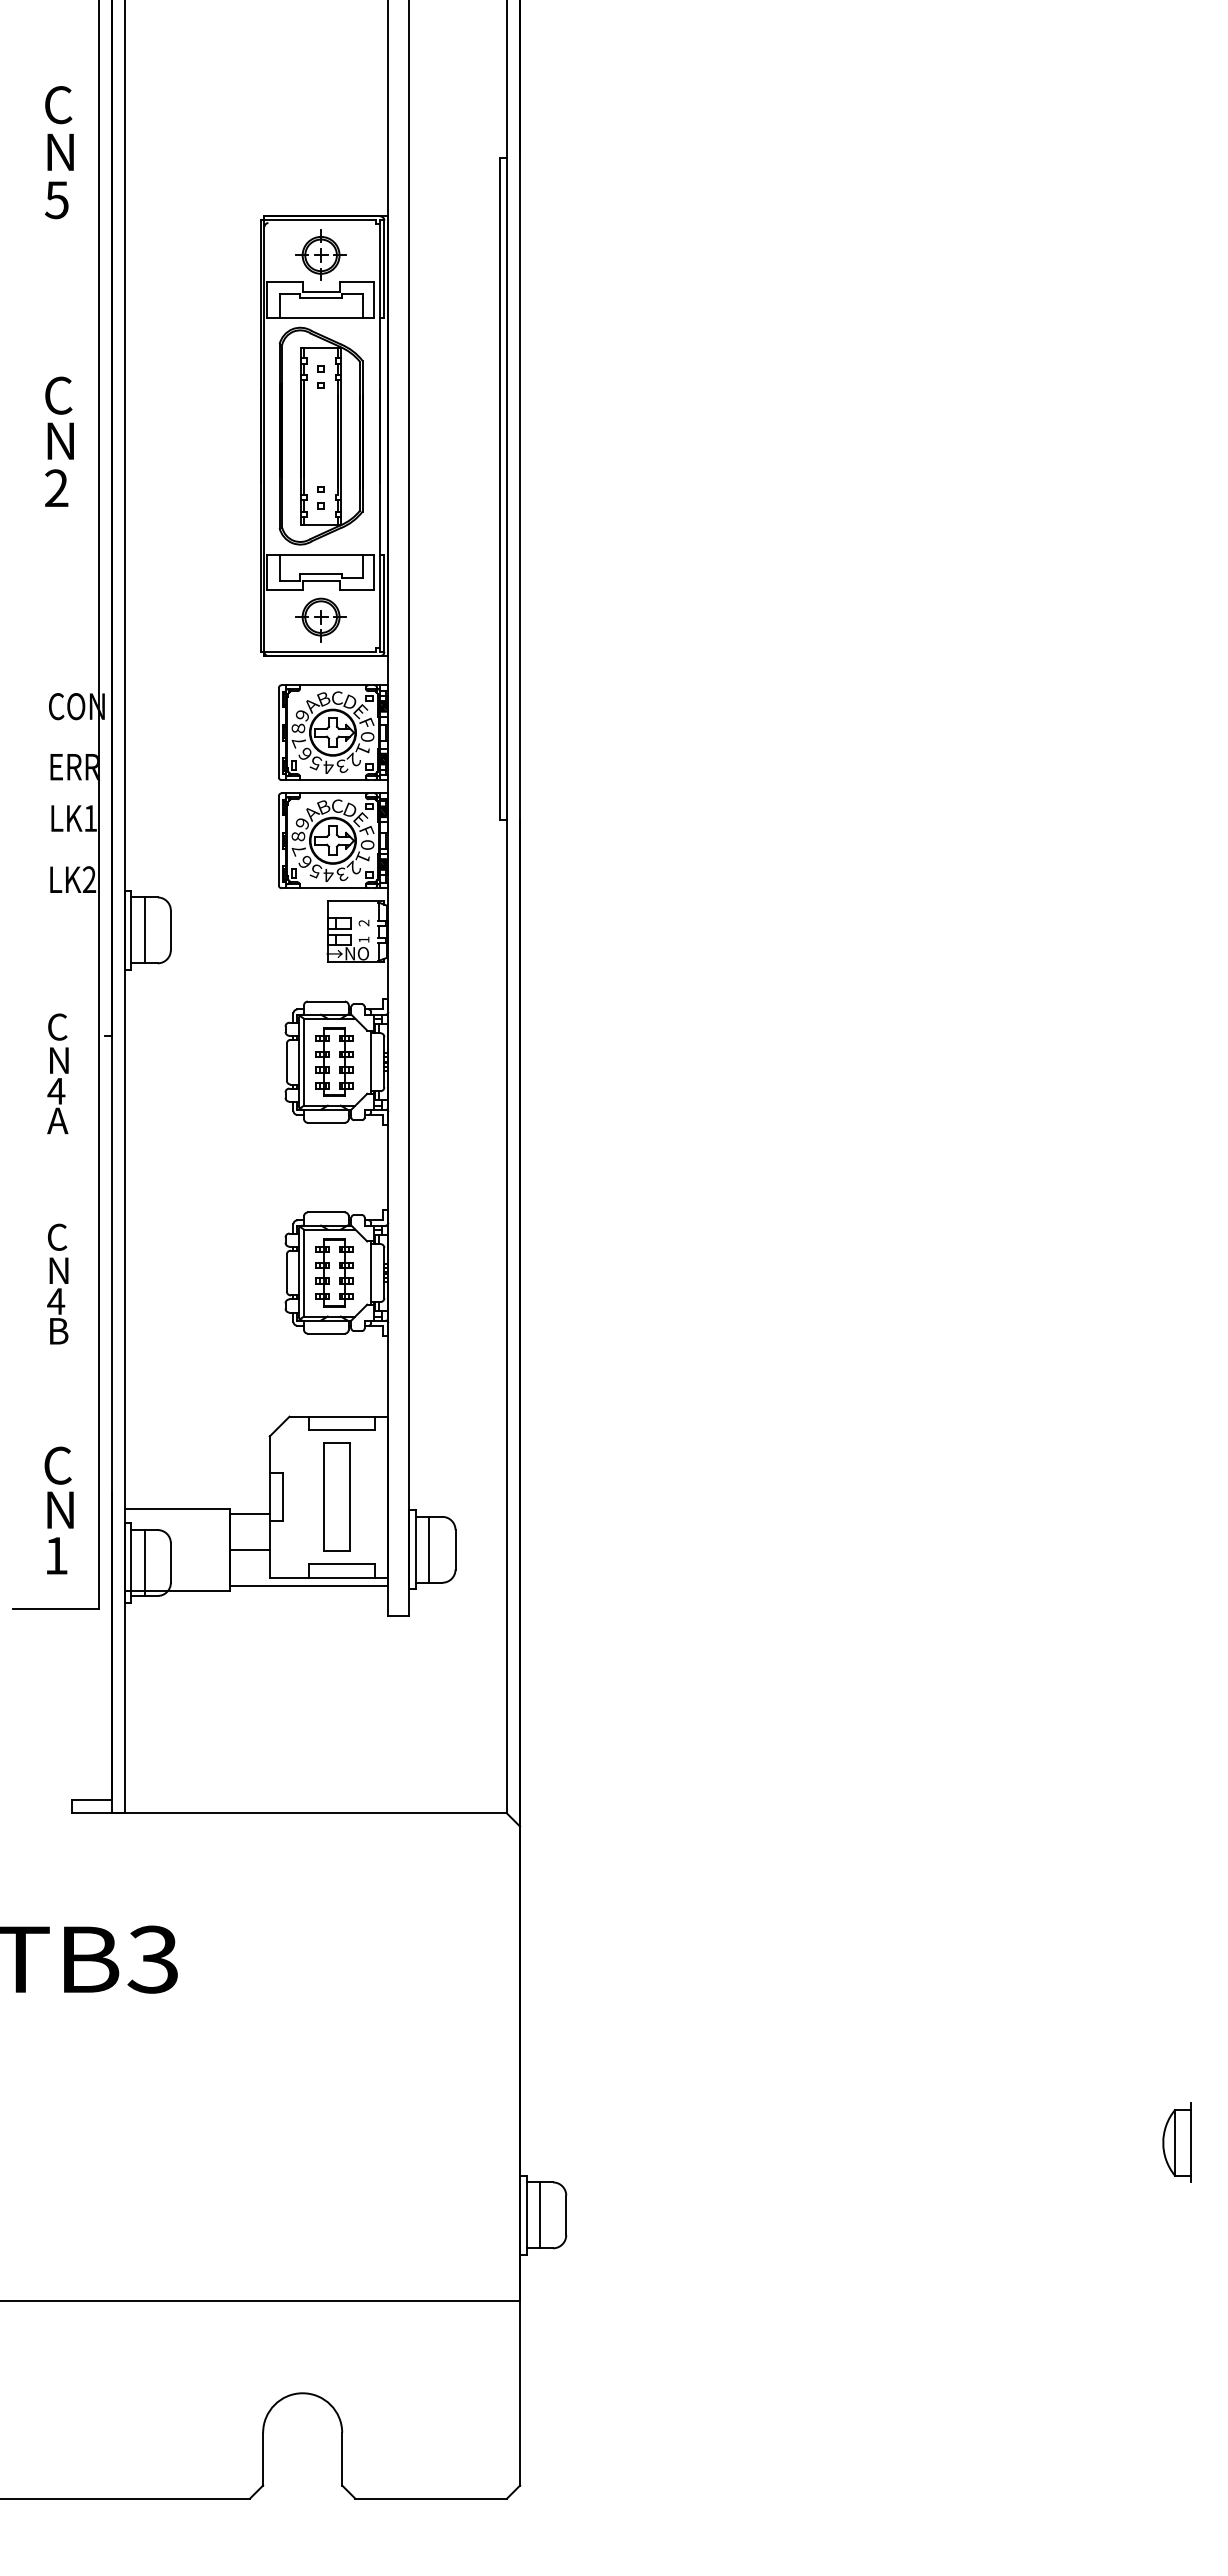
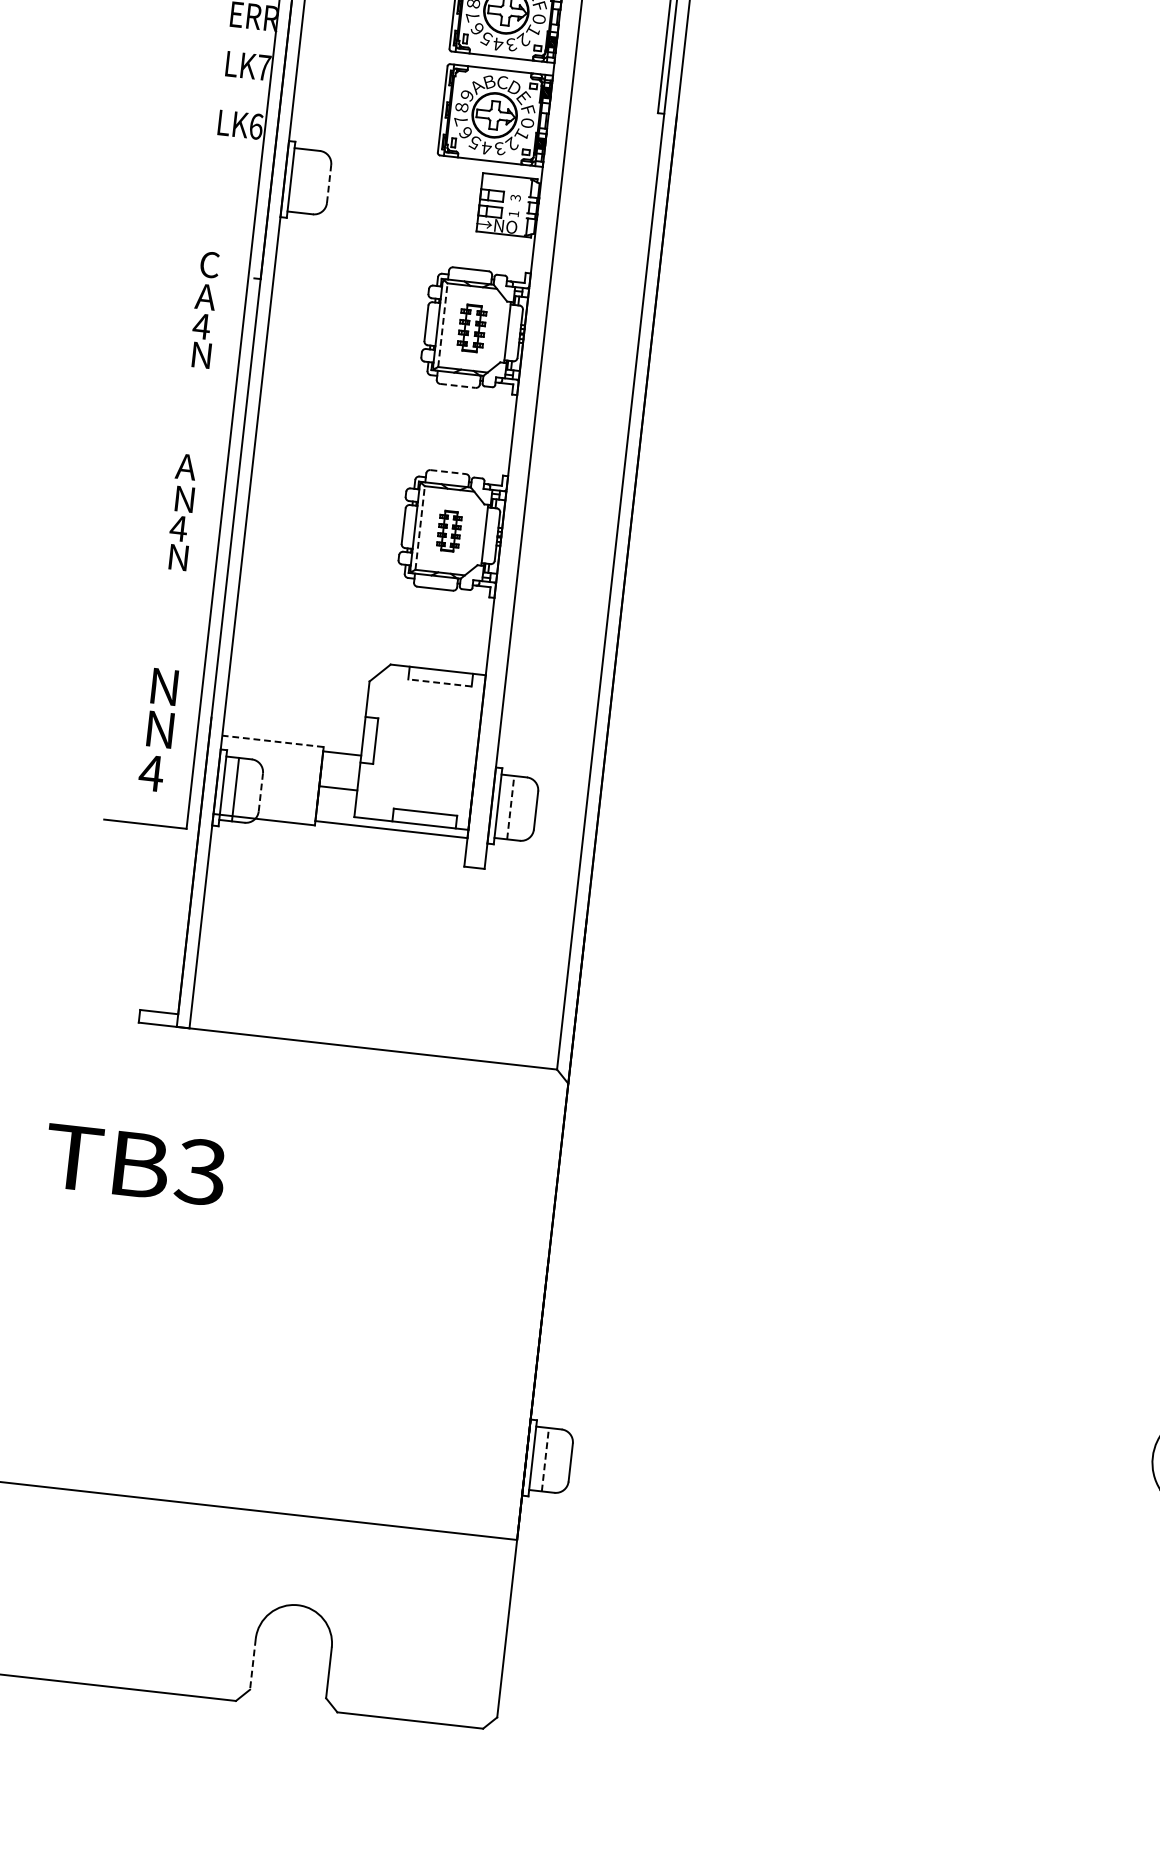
text: (90, 818) -> (263, 67), LK1 -> LK7
text: (89, 879) -> (256, 126), LK2 -> LK6
text: (364, 922) -> (516, 197), 2 -> 3
line: (144, 930) -> (303, 181), removed
line: (170, 930) -> (328, 184), solid -> dashed
text: (57, 1060) -> (206, 296), N -> A
line: (303, 1061) -> (442, 324), solid -> dashed
part: (334, 1061) -> (472, 327), size x0.7
text: (58, 1120) -> (200, 354), A -> N
line: (326, 1122) -> (458, 385), solid -> dashed
line: (326, 1212) -> (448, 472), solid -> dashed
text: (56, 1236) -> (186, 466), C -> A
line: (303, 1272) -> (419, 527), solid -> dashed
part: (334, 1272) -> (449, 530), size x0.6
text: (60, 1331) -> (179, 557), B -> N
line: (342, 1429) -> (440, 682), solid -> dashed
text: (58, 1465) -> (163, 686), C -> N
part: (336, 1496) -> (427, 746), removed
line: (177, 1509) -> (273, 741), solid -> dashed
line: (429, 1549) -> (511, 807), solid -> dashed
text: (55, 1555) -> (150, 772), 1 -> 4
line: (170, 1563) -> (260, 792), solid -> dashed
line: (539, 2215) -> (544, 1459), solid -> dashed
line: (263, 2459) -> (253, 1664), solid -> dashed

